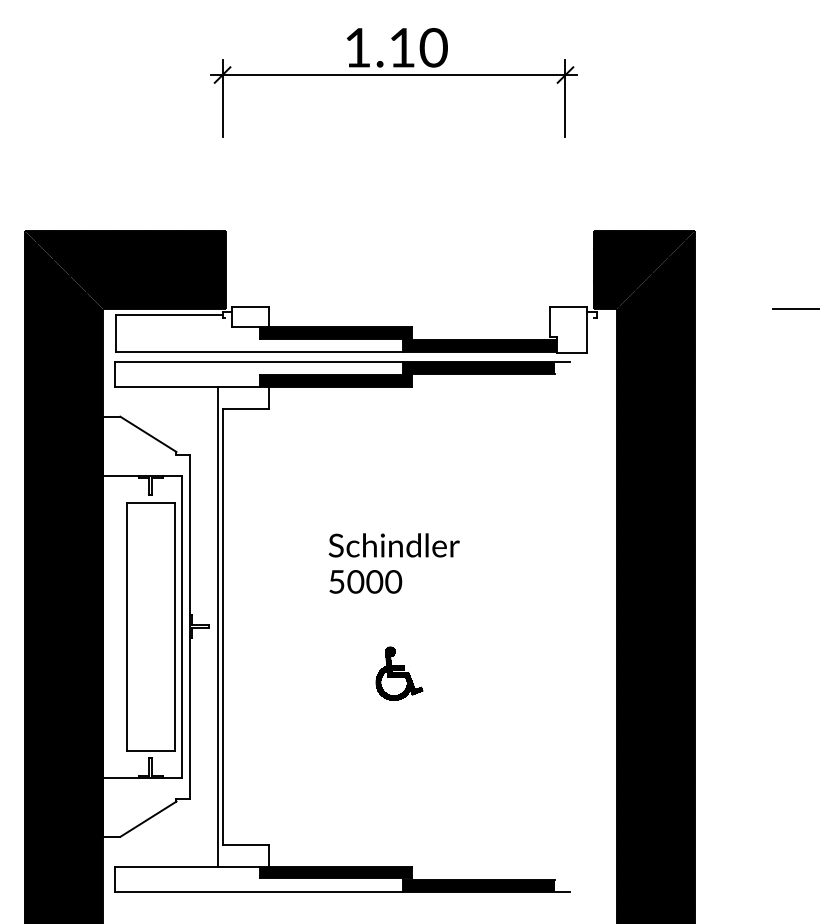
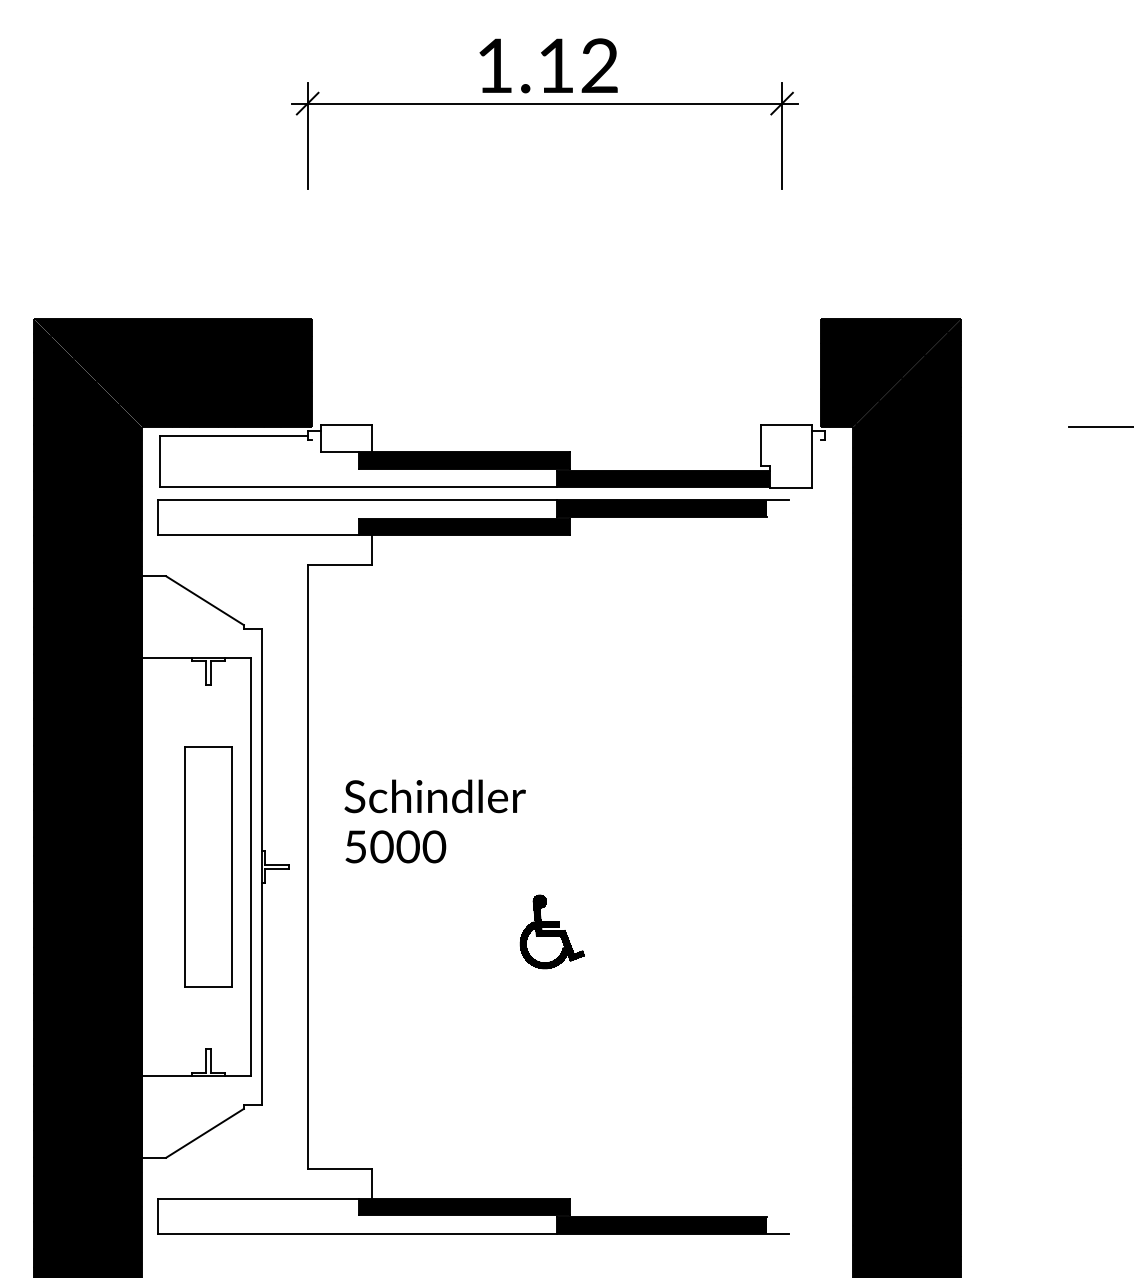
text: (433, 47) -> (599, 65), 1.10 -> 1.12
text: (393, 563) -> (434, 821), moved
part: (150, 626) -> (208, 866), size x0.7
line: (218, 626) -> (301, 866), removed

